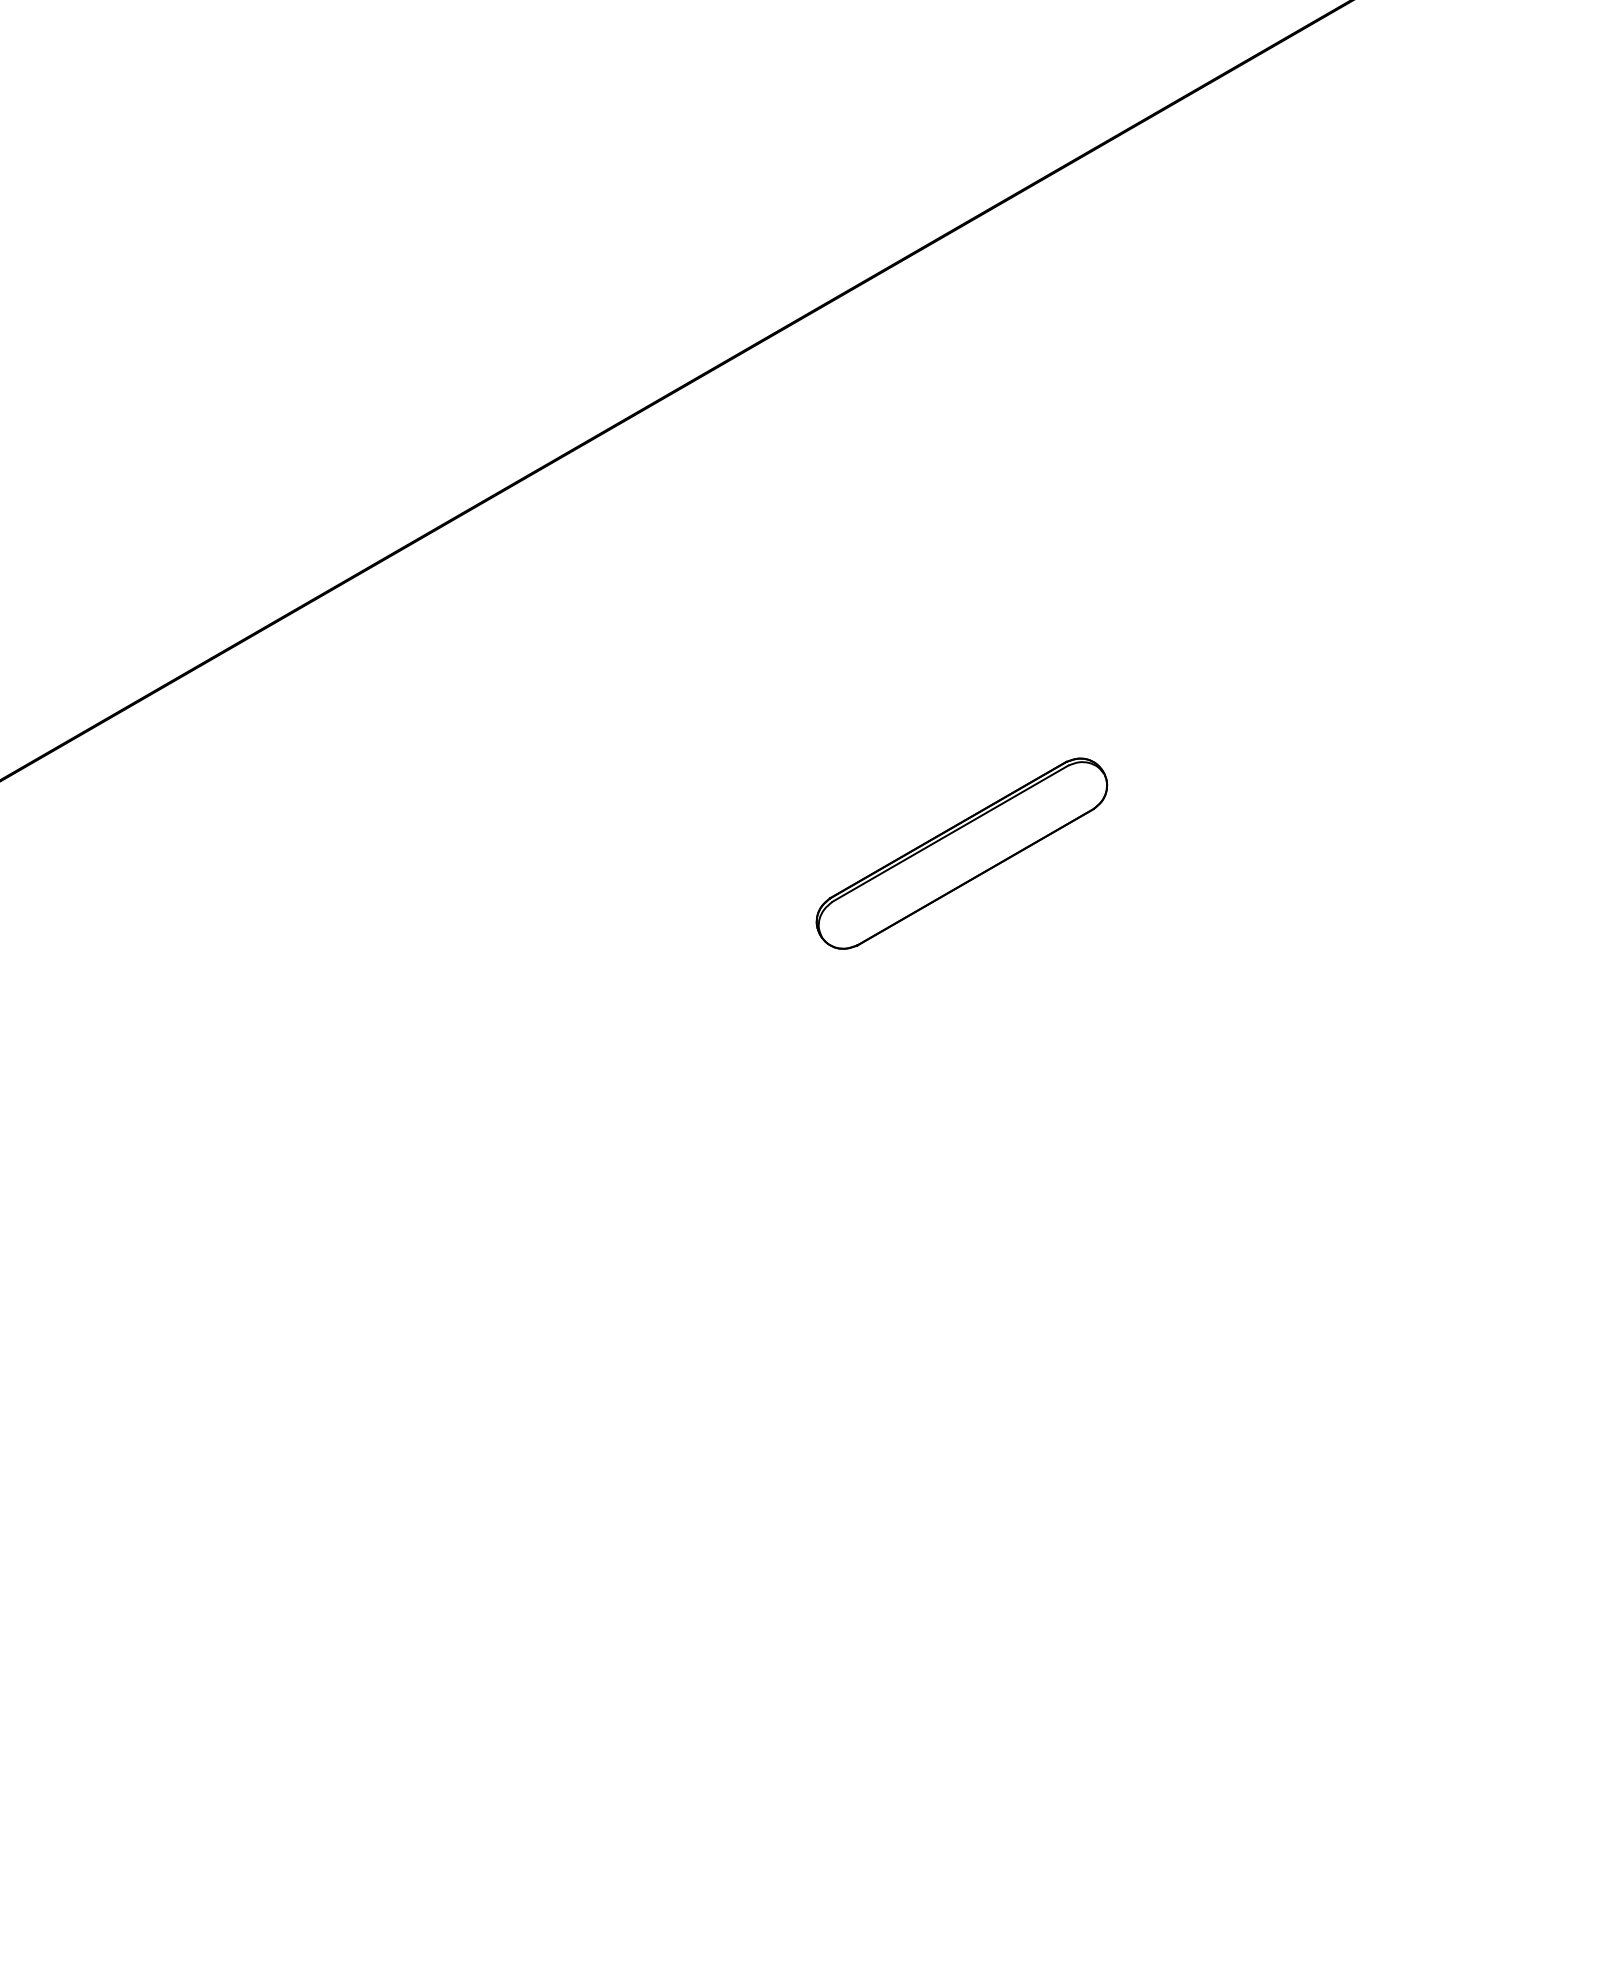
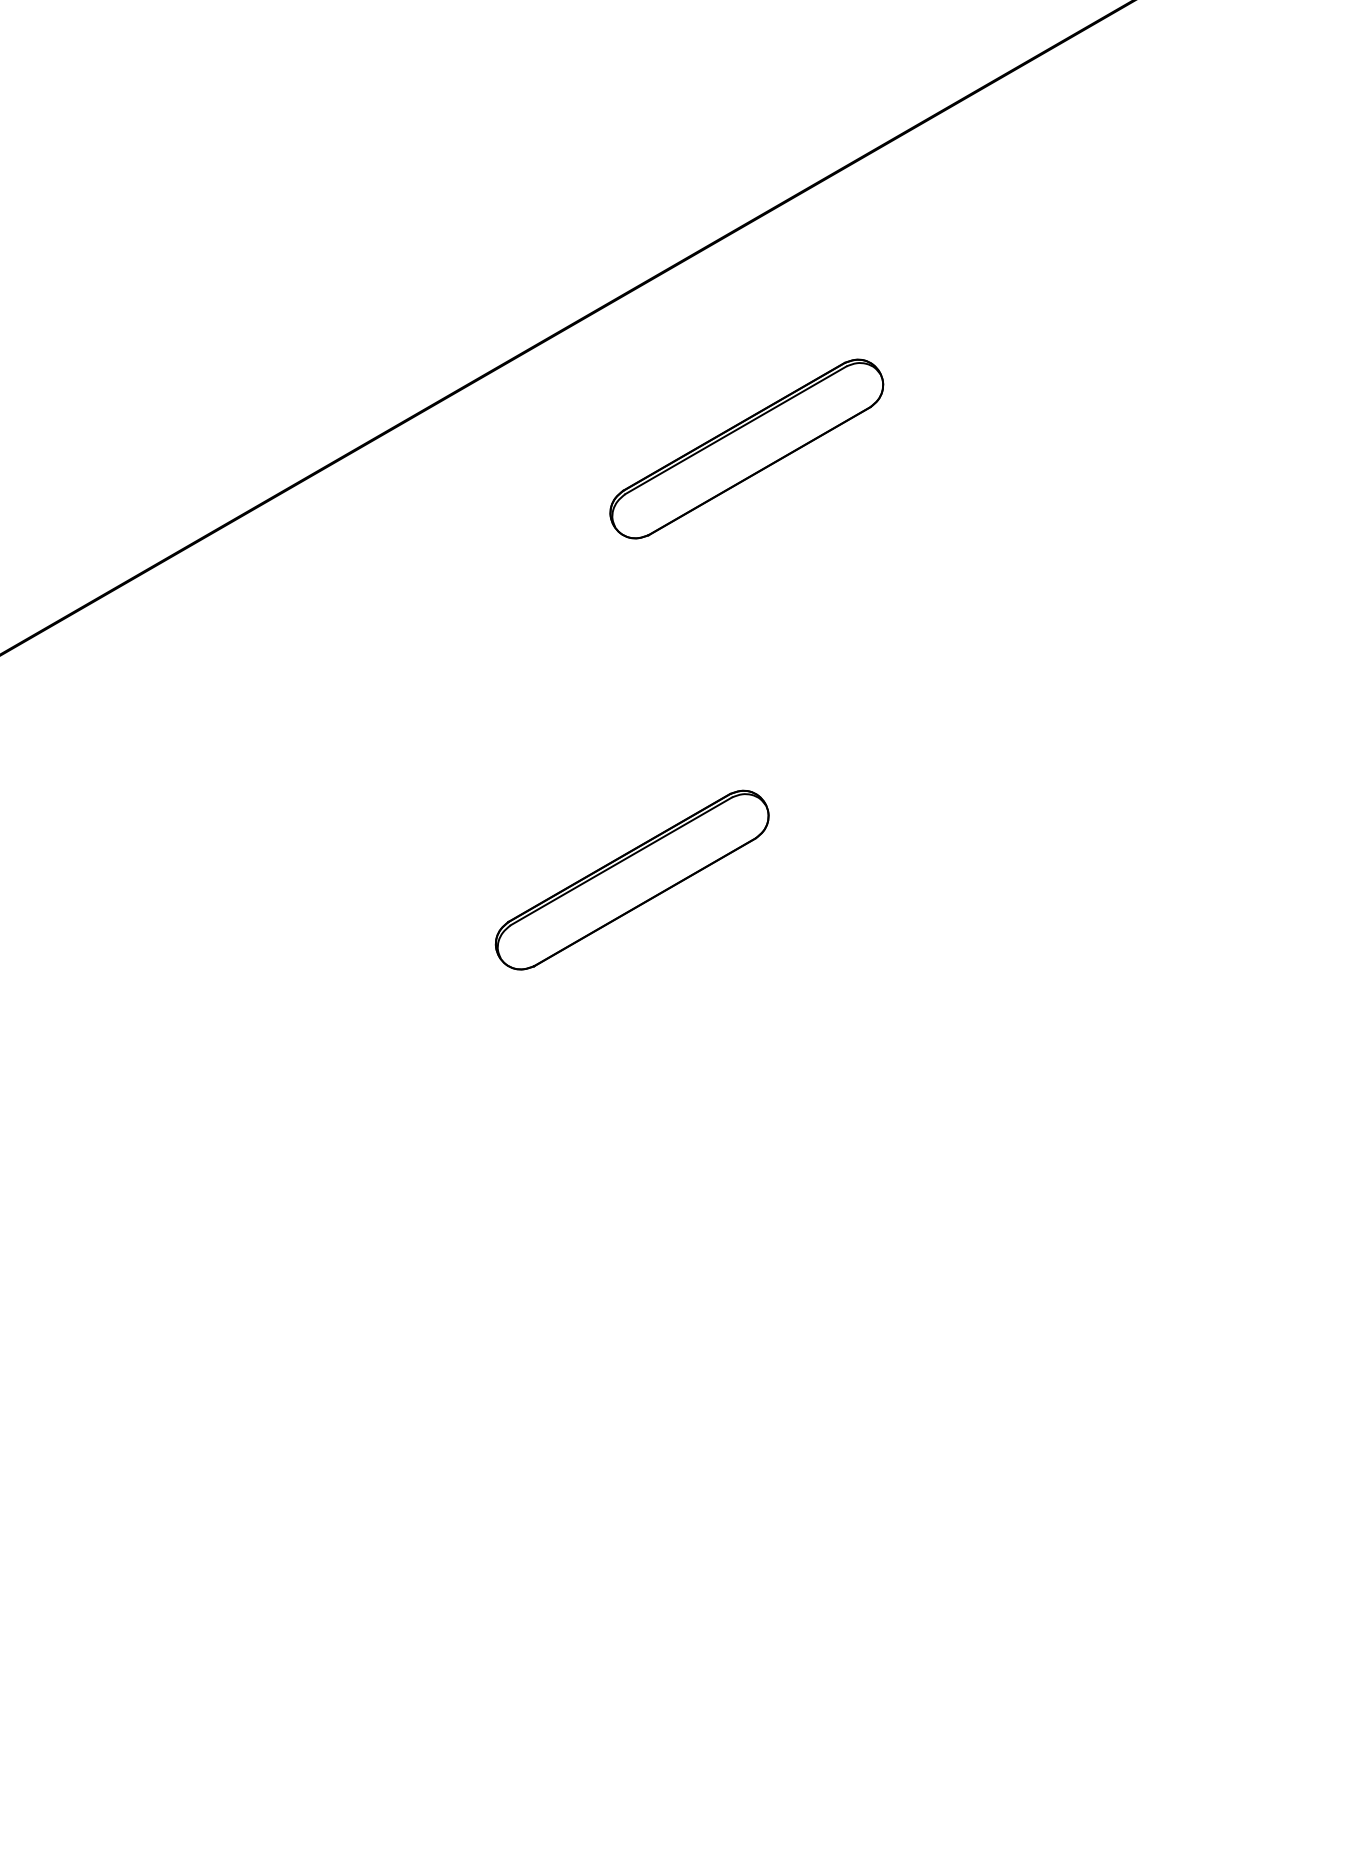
part: (1083, 394) -> (746, 448), added

